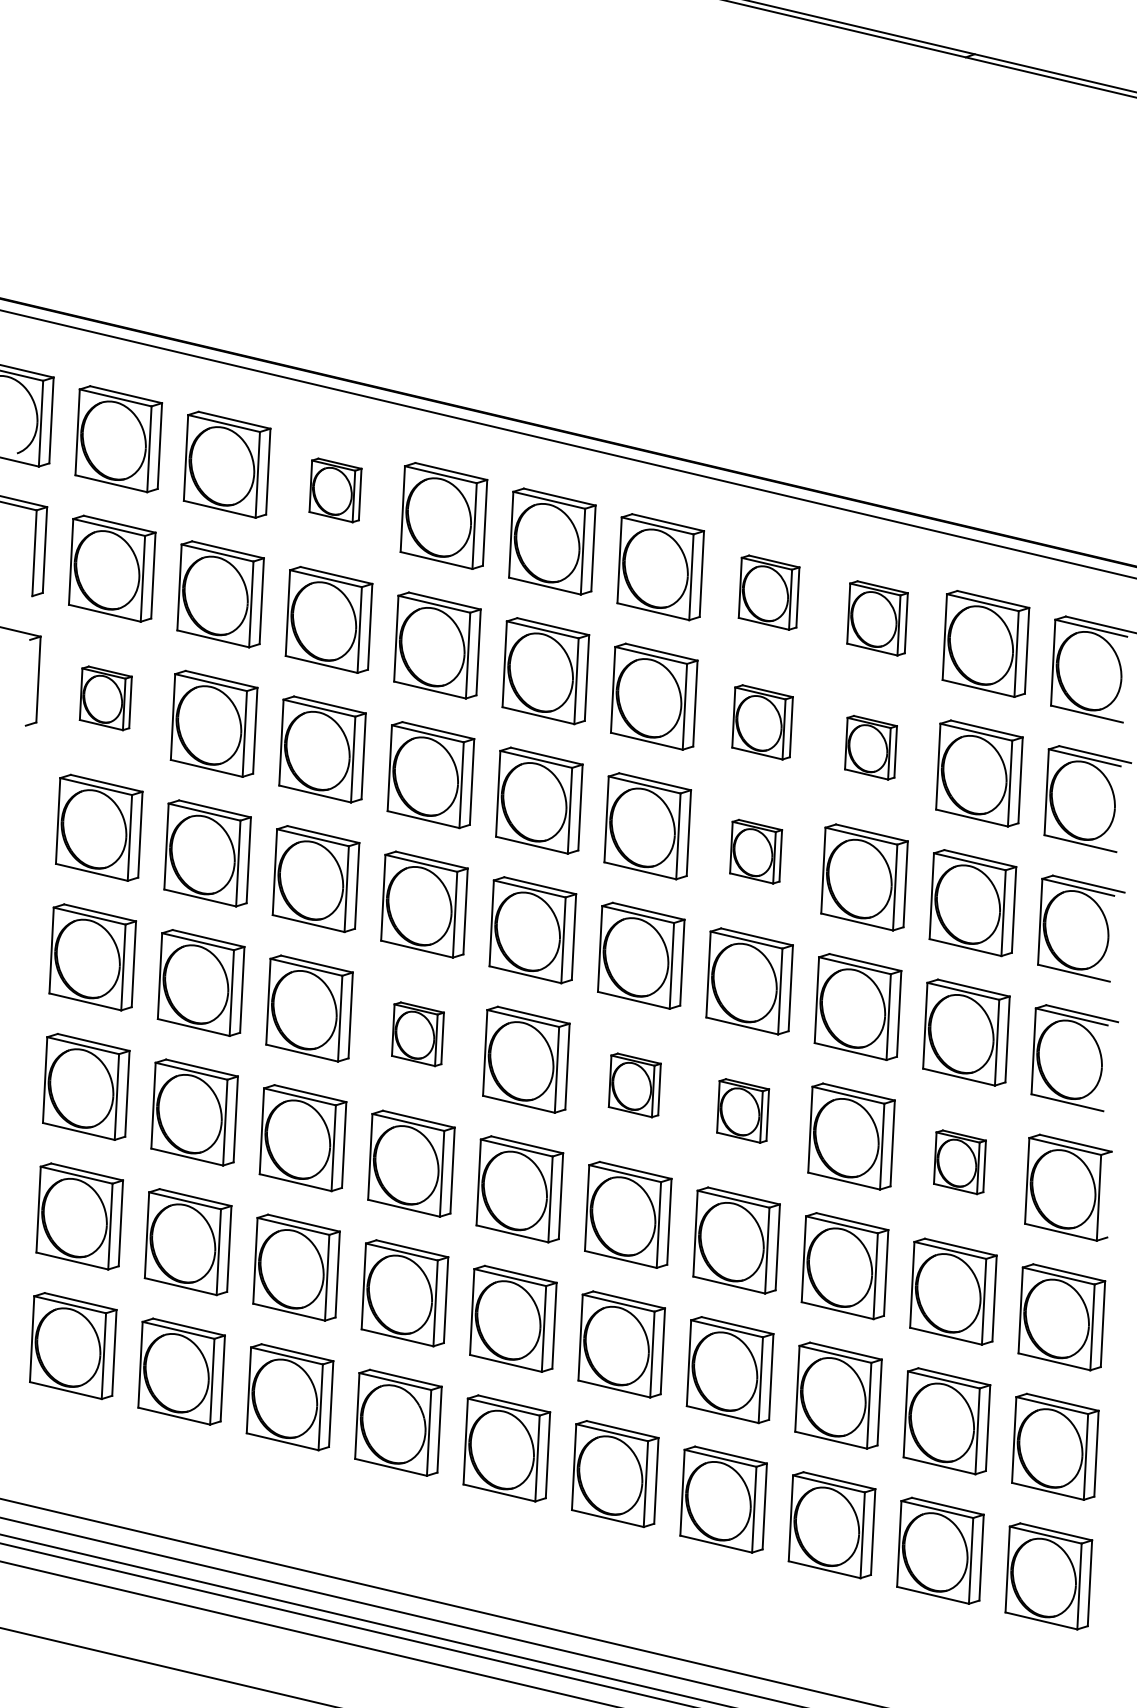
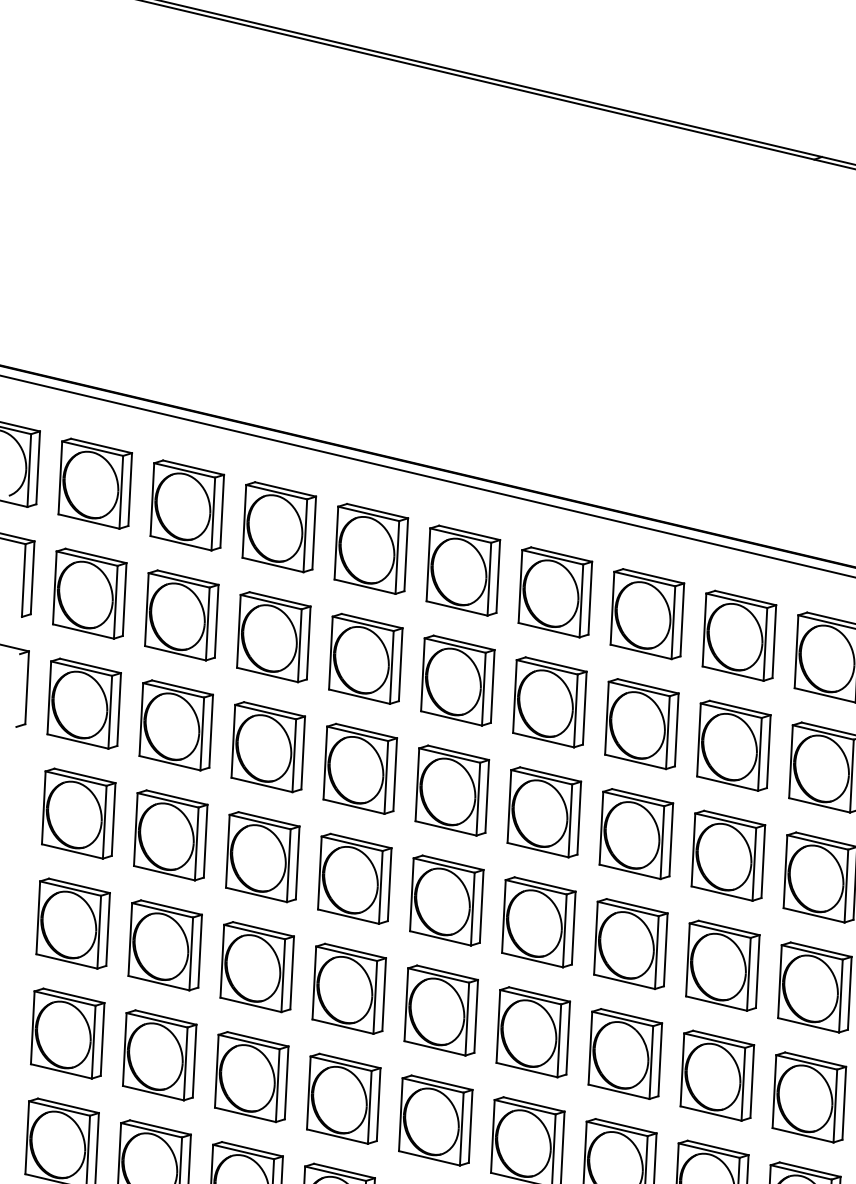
part: (335, 490) -> (279, 527), size x1.67
part: (768, 592) -> (646, 613), size x1.43
part: (877, 618) -> (739, 635), size x1.43
part: (105, 698) -> (84, 703), size x1.67
part: (762, 722) -> (641, 724), size x1.43
part: (870, 747) -> (733, 745), size x1.67
part: (755, 851) -> (635, 833), size x1.67
part: (417, 1034) -> (348, 989), size x1.67
part: (634, 1085) -> (533, 1032), size x1.67
part: (742, 1110) -> (624, 1053), size x1.67
part: (959, 1162) -> (808, 1097), size x1.67

